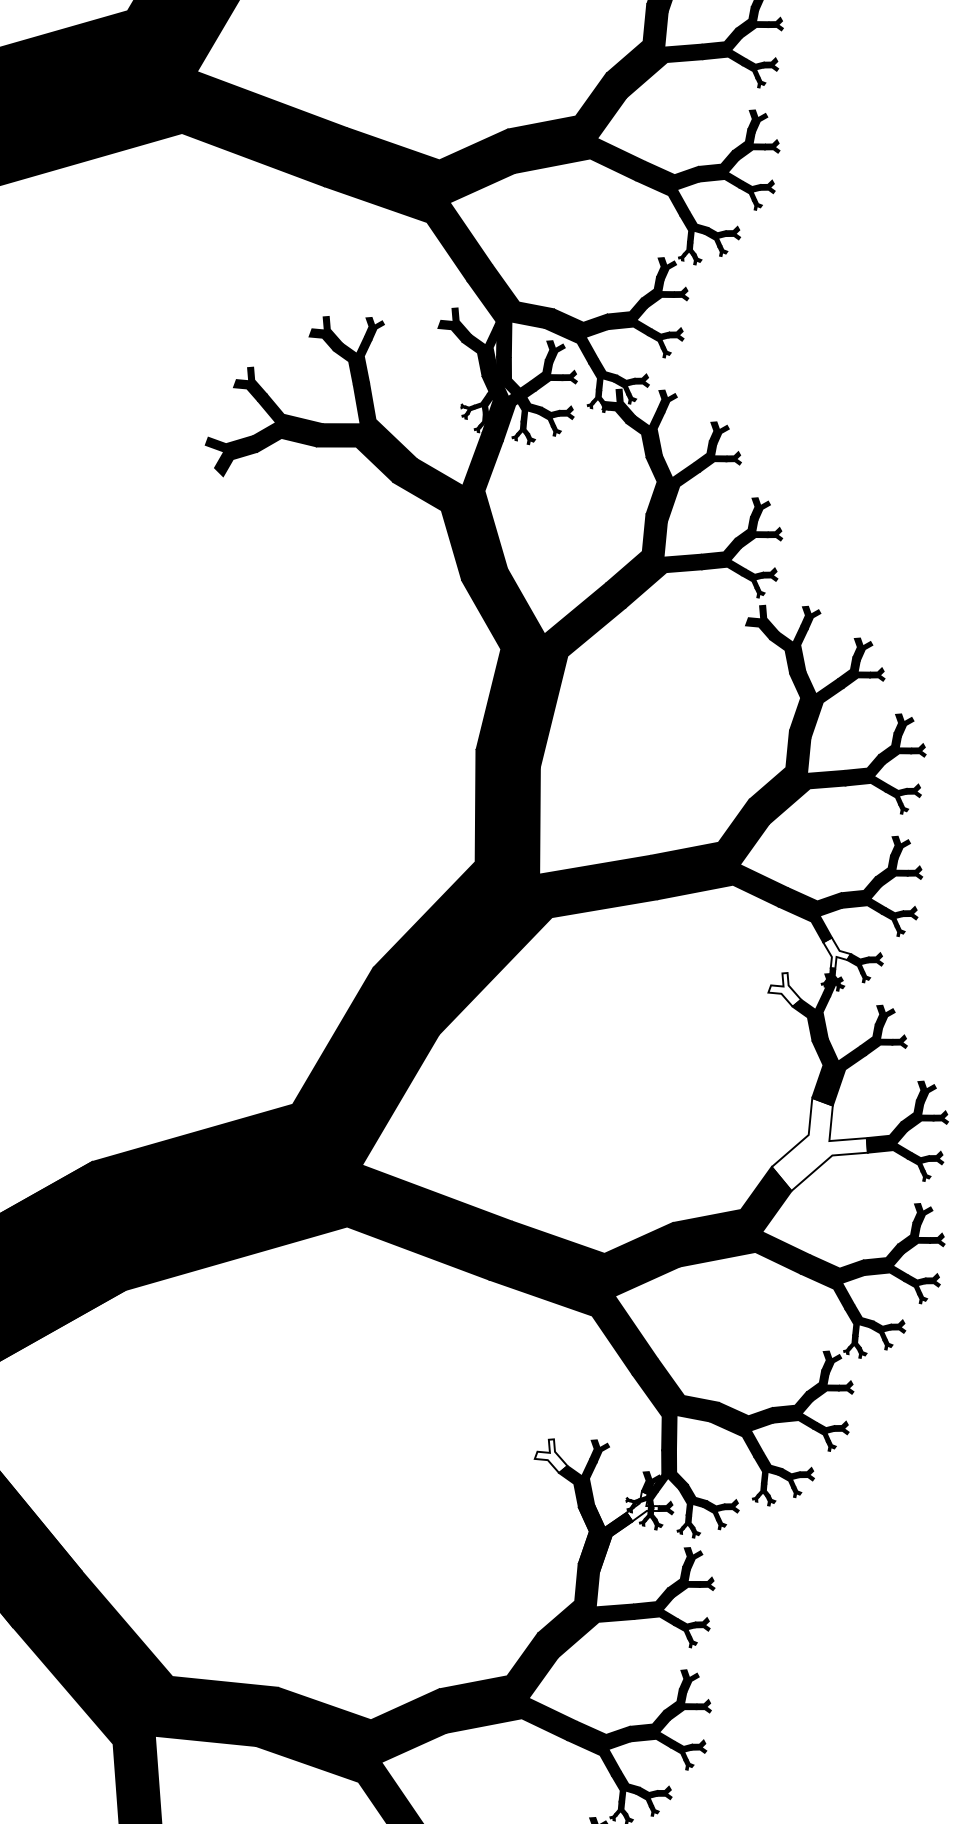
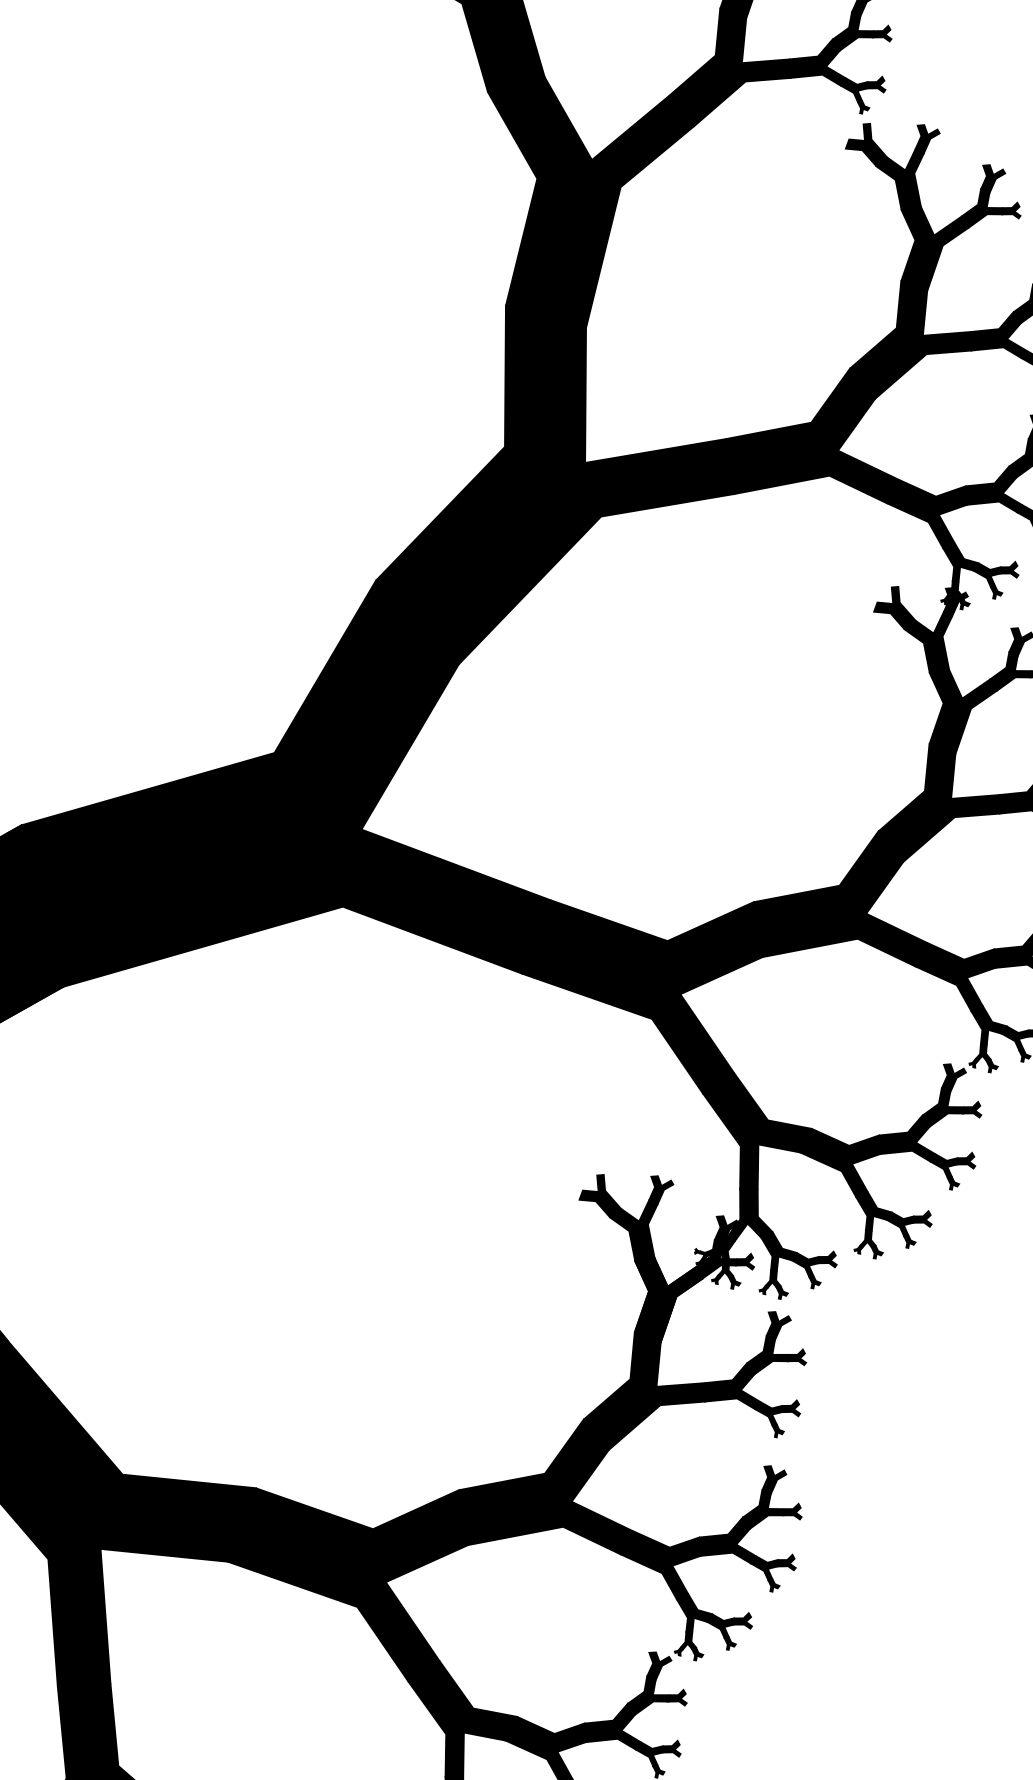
fill: (836, 952) -> (960, 561), added
fill: (784, 989) -> (894, 607), added
fill: (819, 1144) -> (938, 803), added
fill: (550, 1456) -> (599, 1196), added
fill: (642, 1506) -> (715, 1259), added

